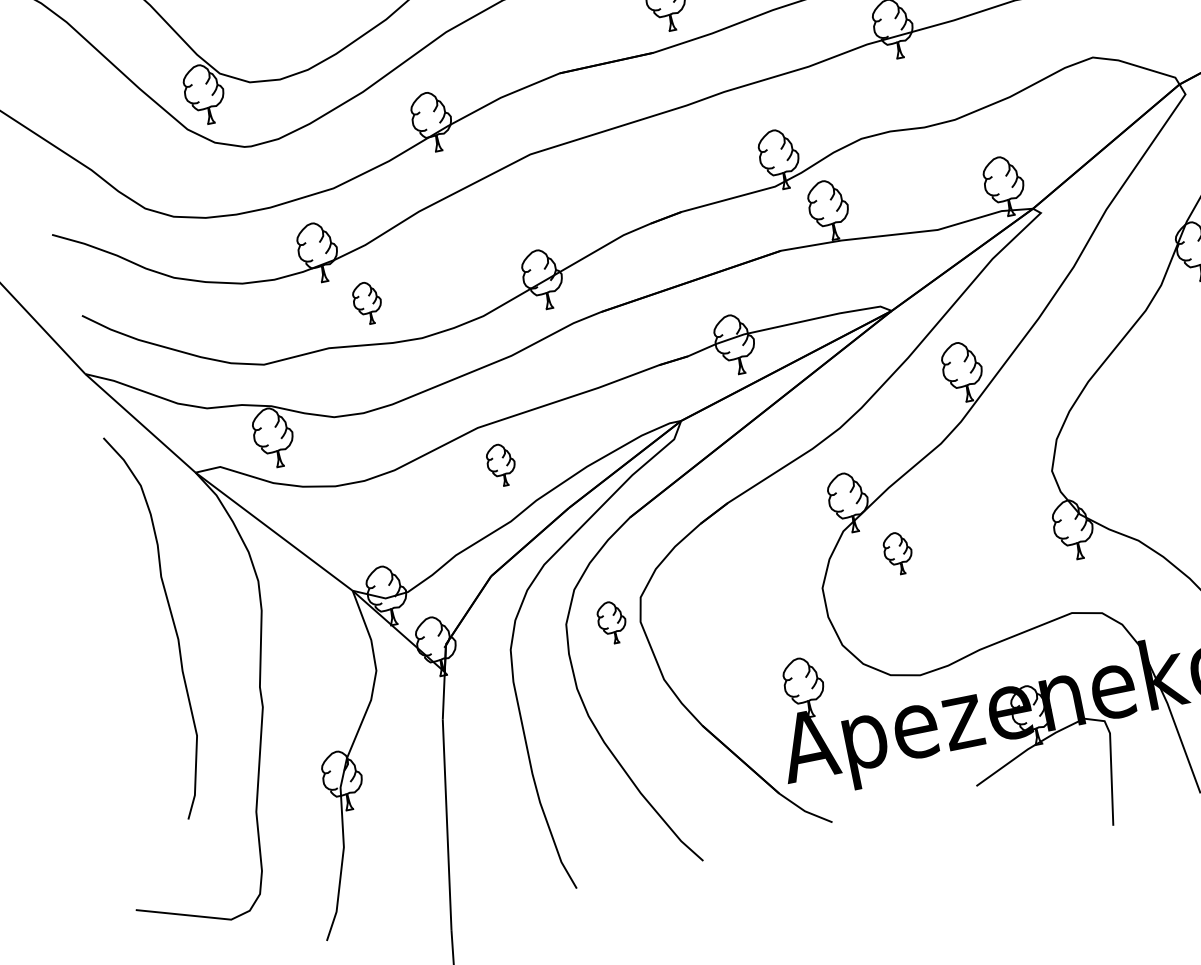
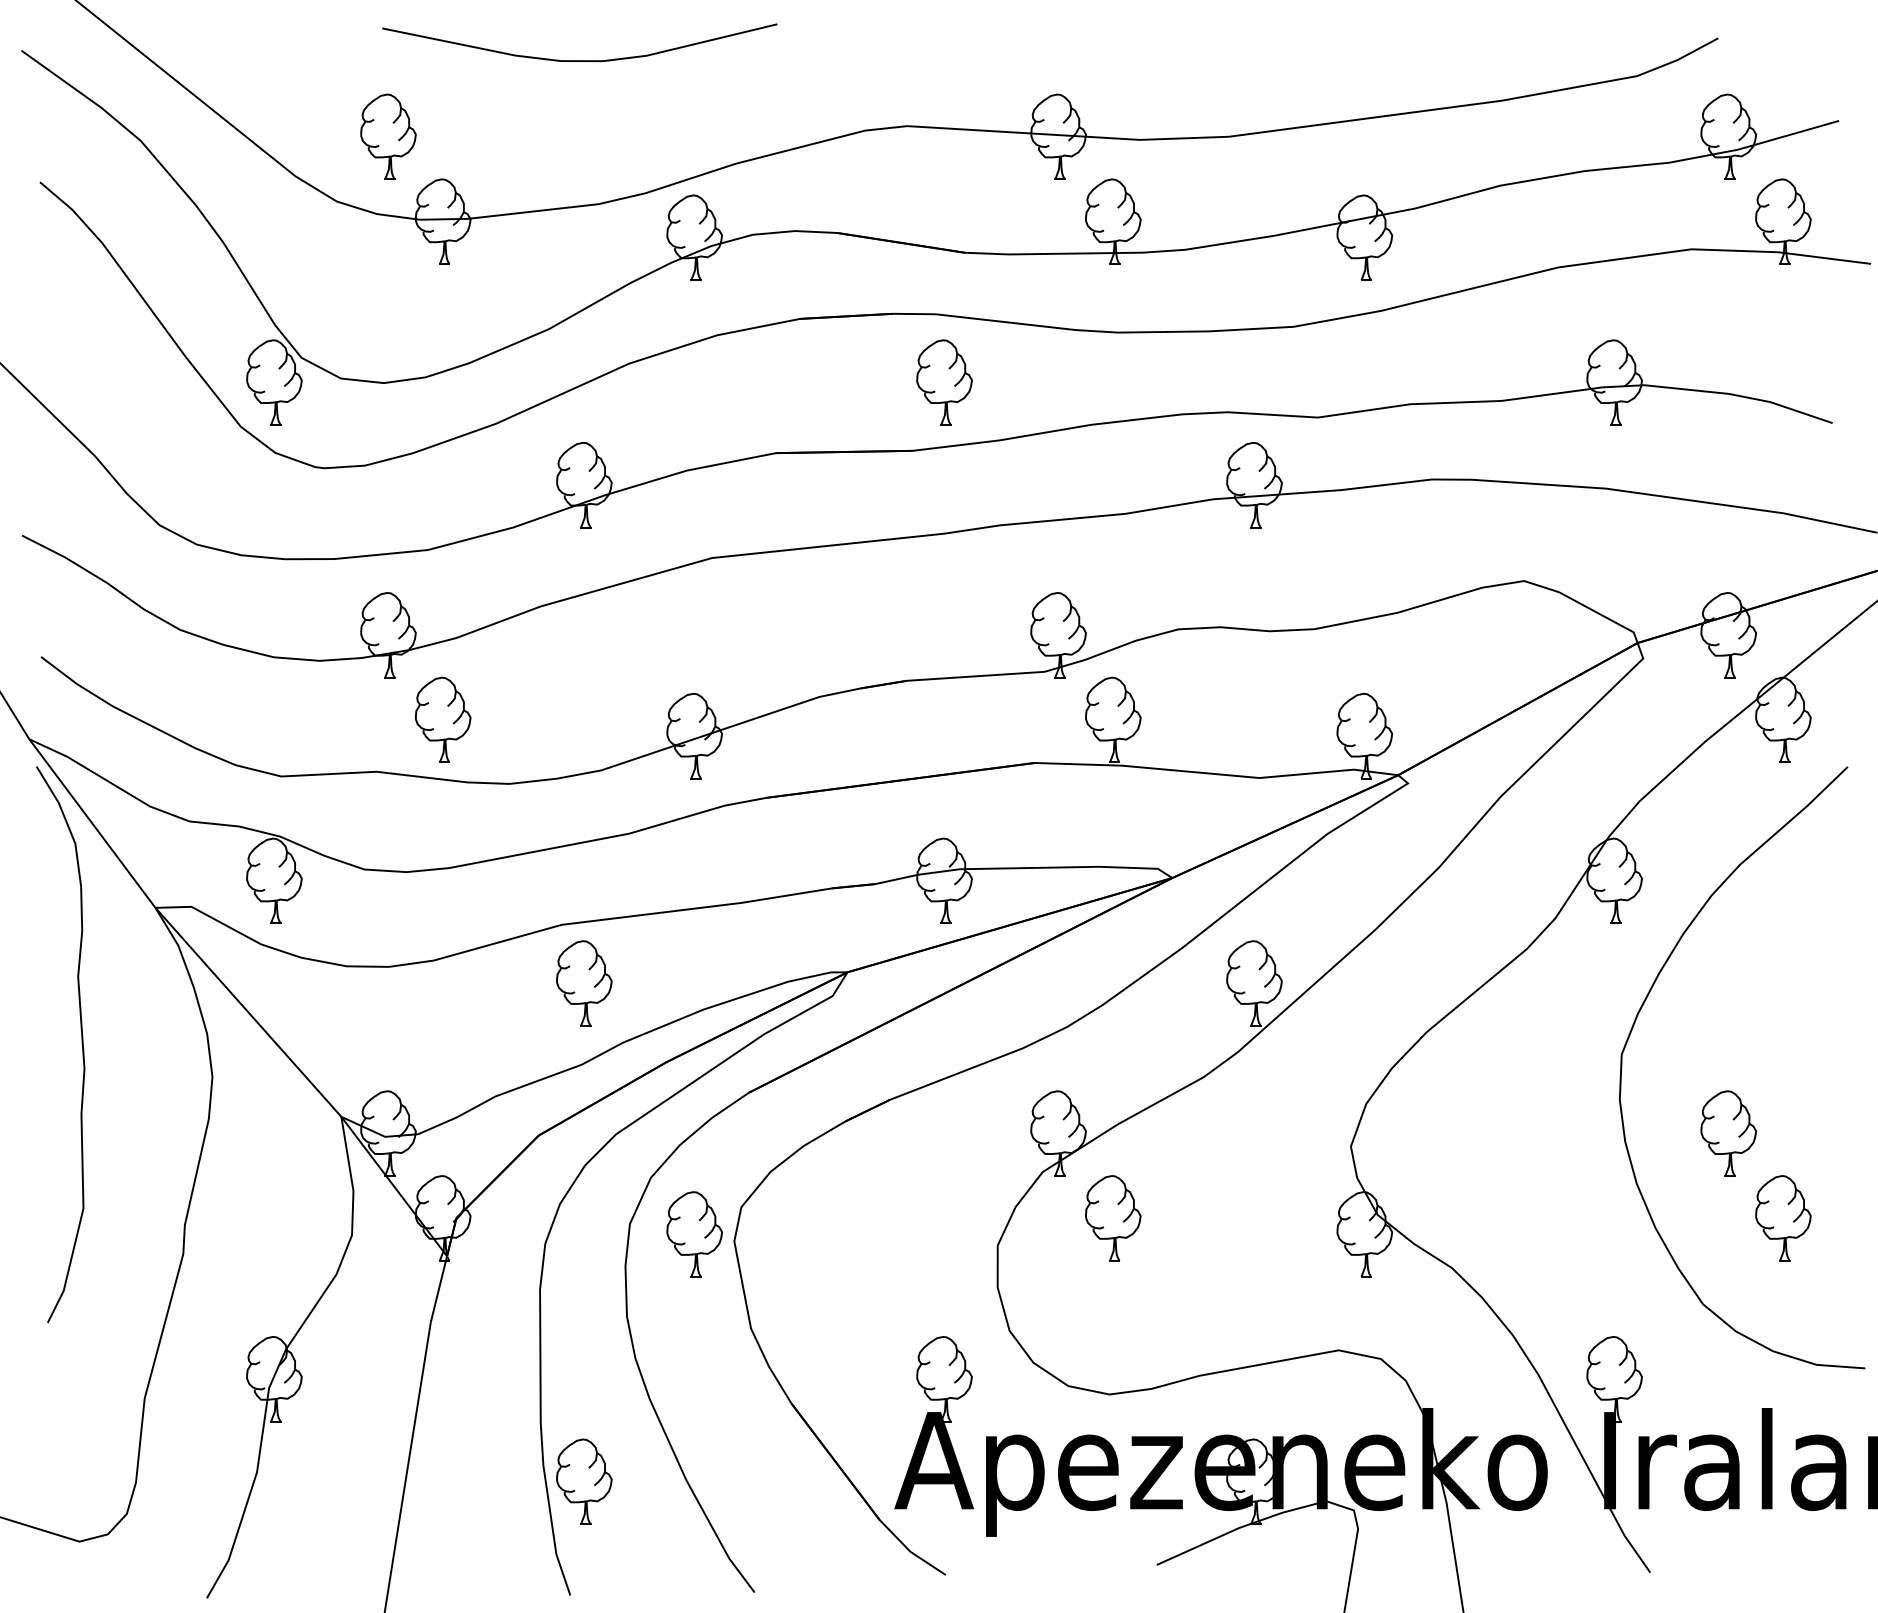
part: (367, 302) -> (443, 719), size x1.43
part: (501, 465) -> (584, 983), size x1.43
part: (898, 553) -> (1113, 1218), size x1.43
part: (612, 622) -> (694, 1234), size x1.43
curve: (172, 623) -> (81, 1044), moved
part: (570, 808) -> (584, 1481), added

